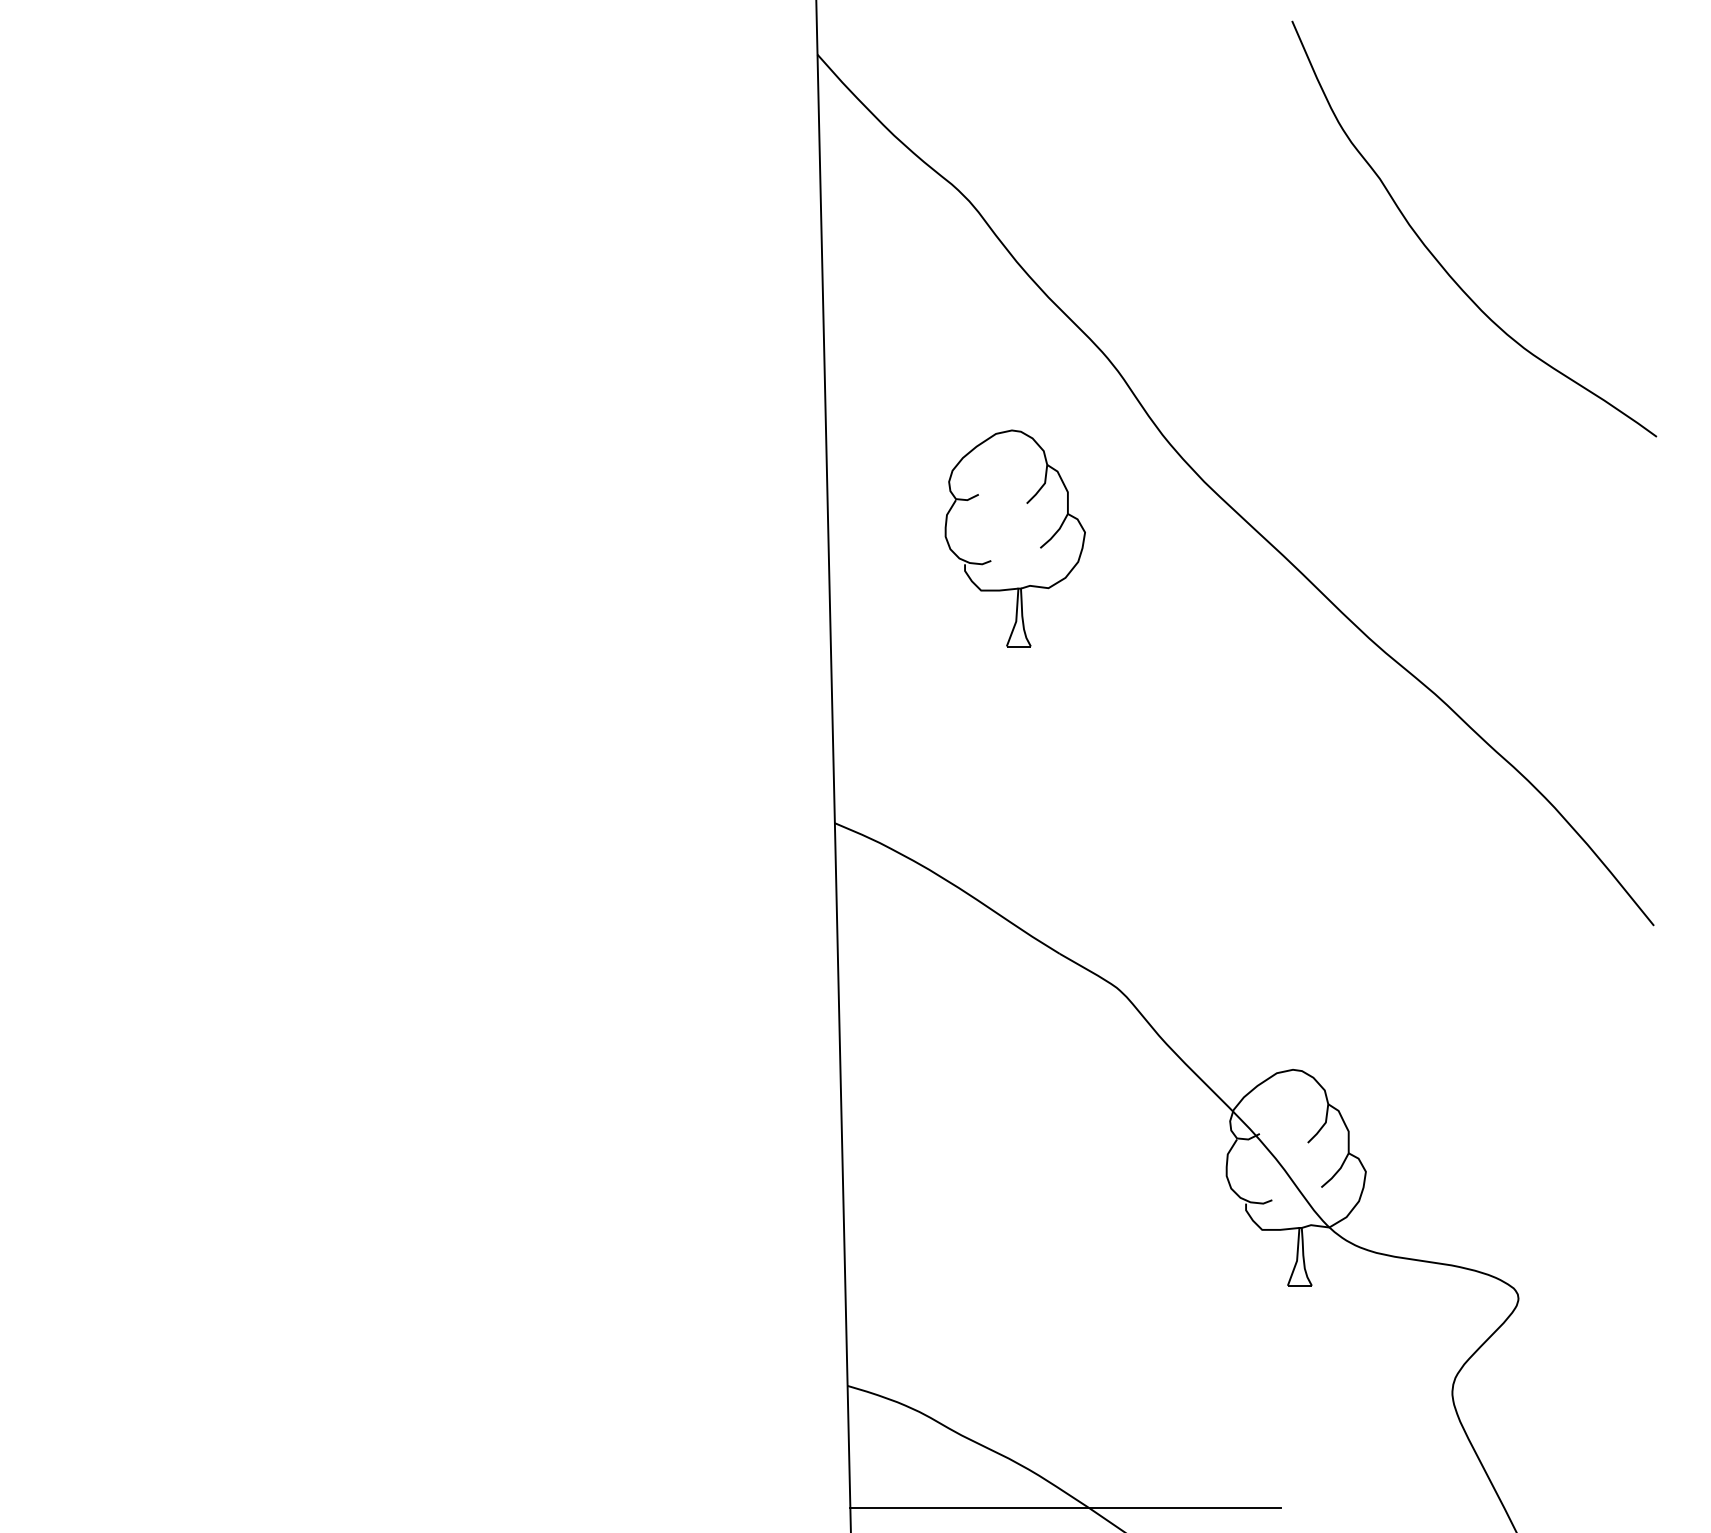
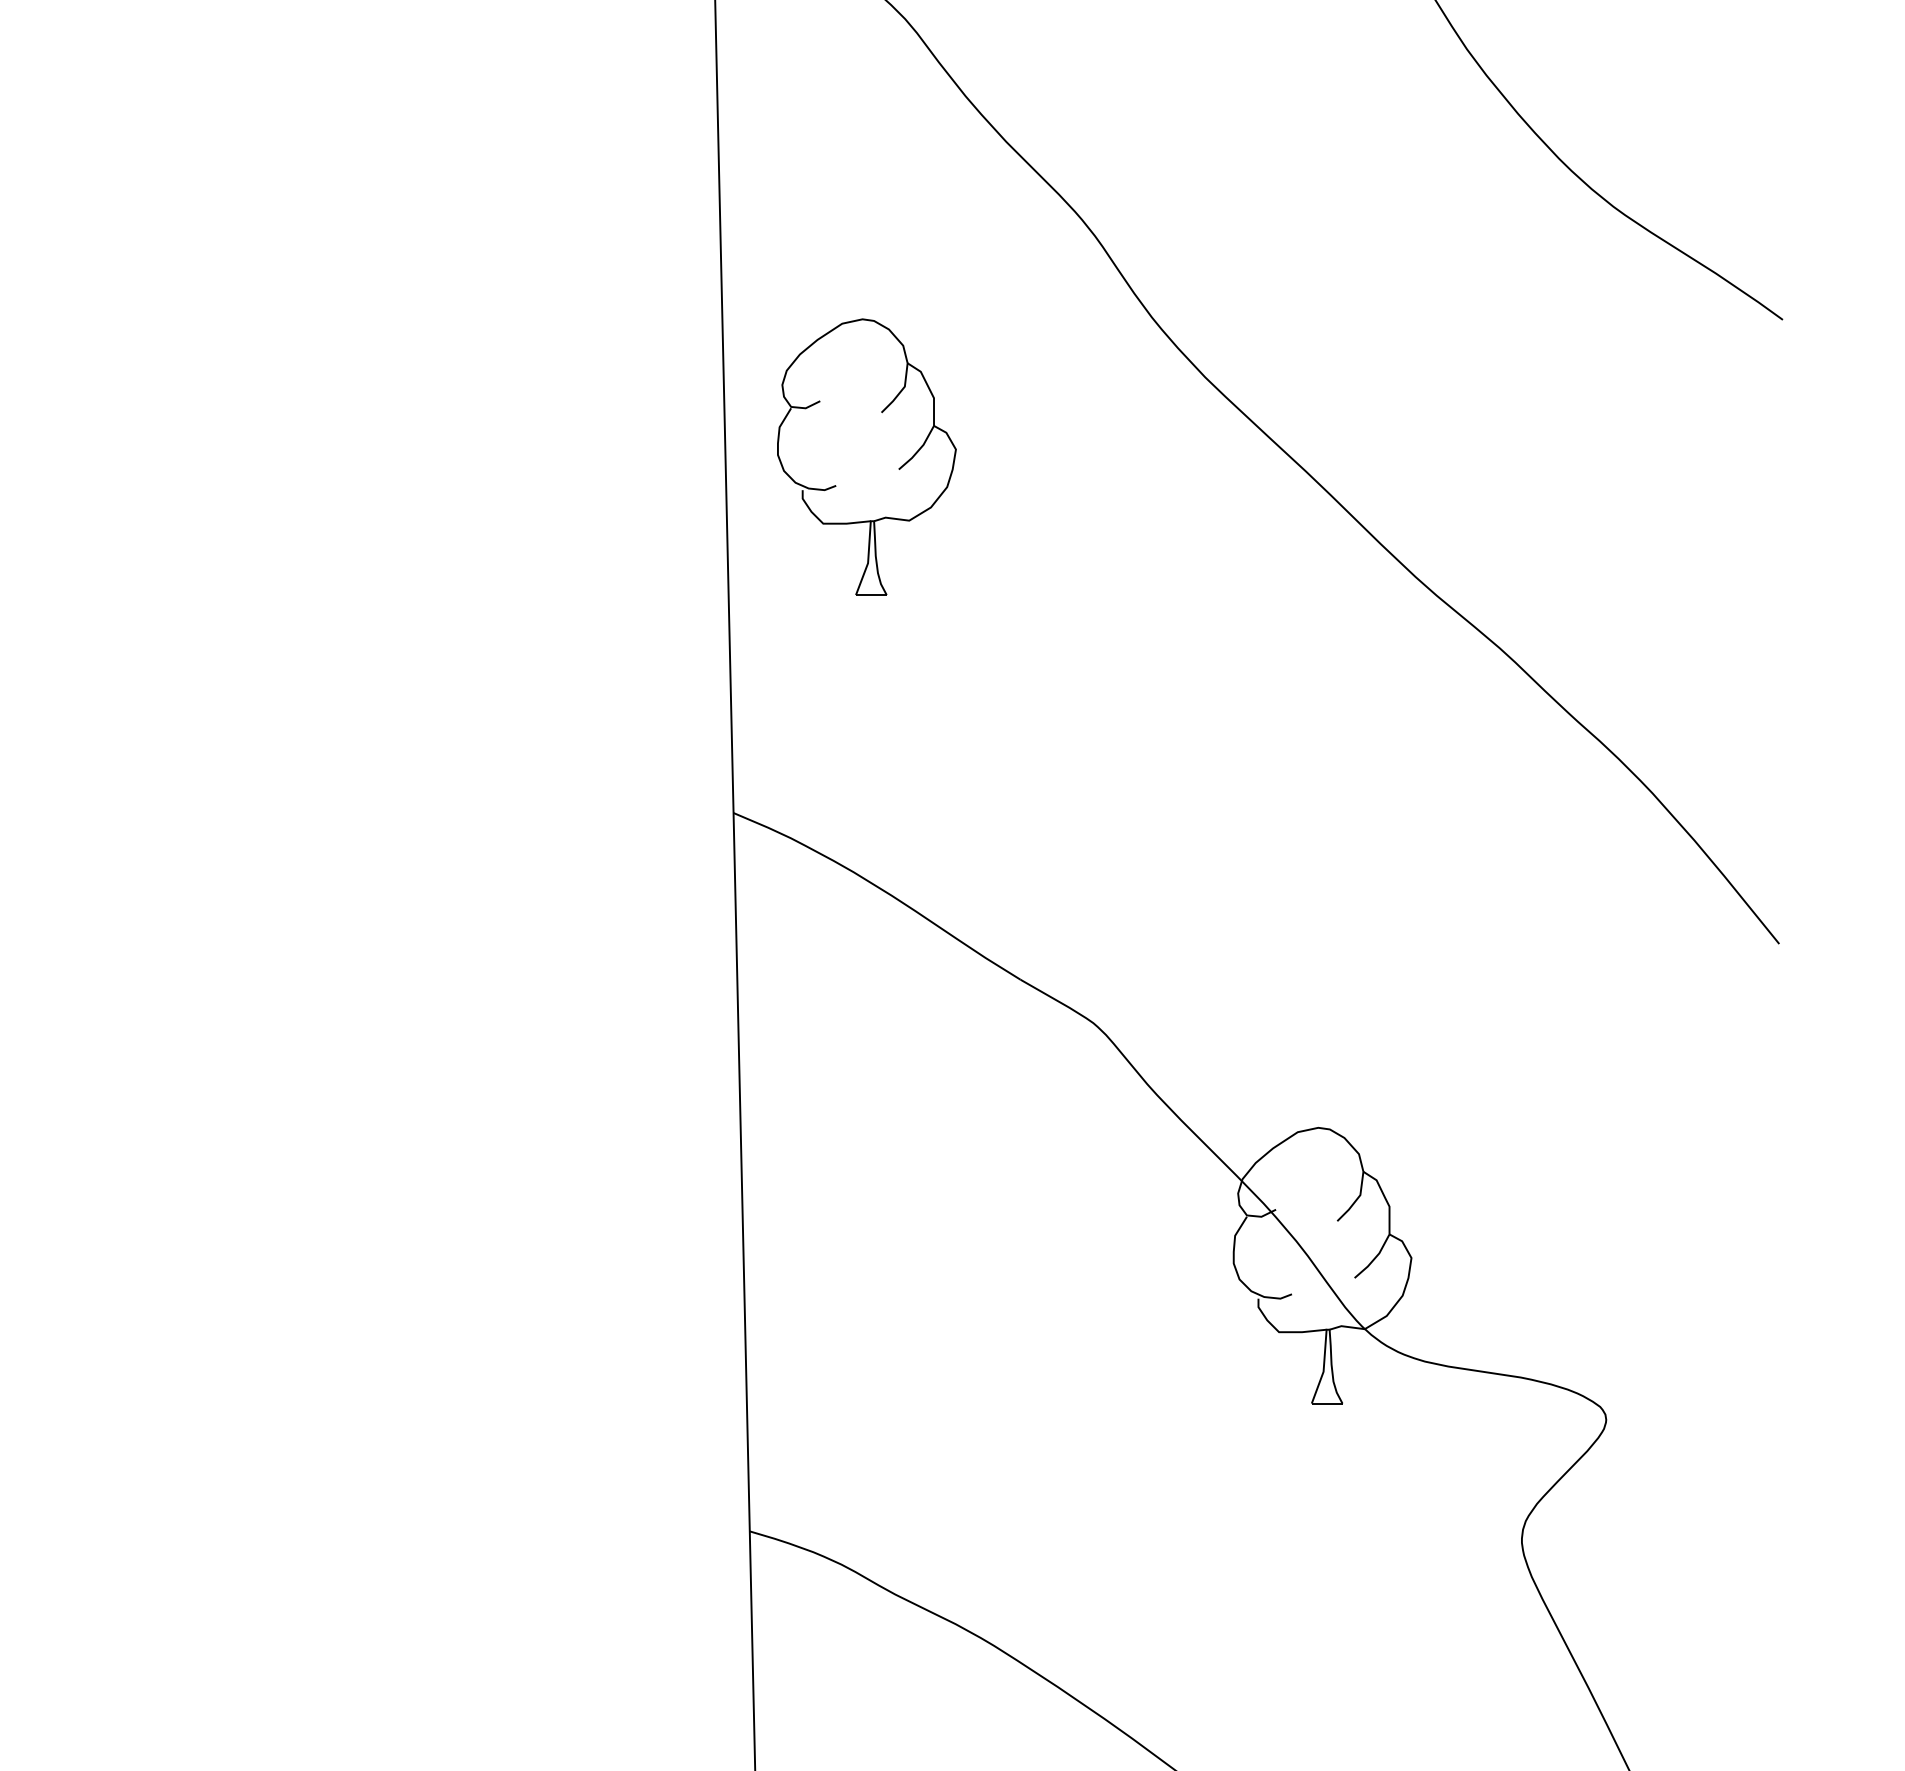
part: (1040, 546) -> (899, 467), moved
line: (1065, 1508) -> (1027, 1687), removed

